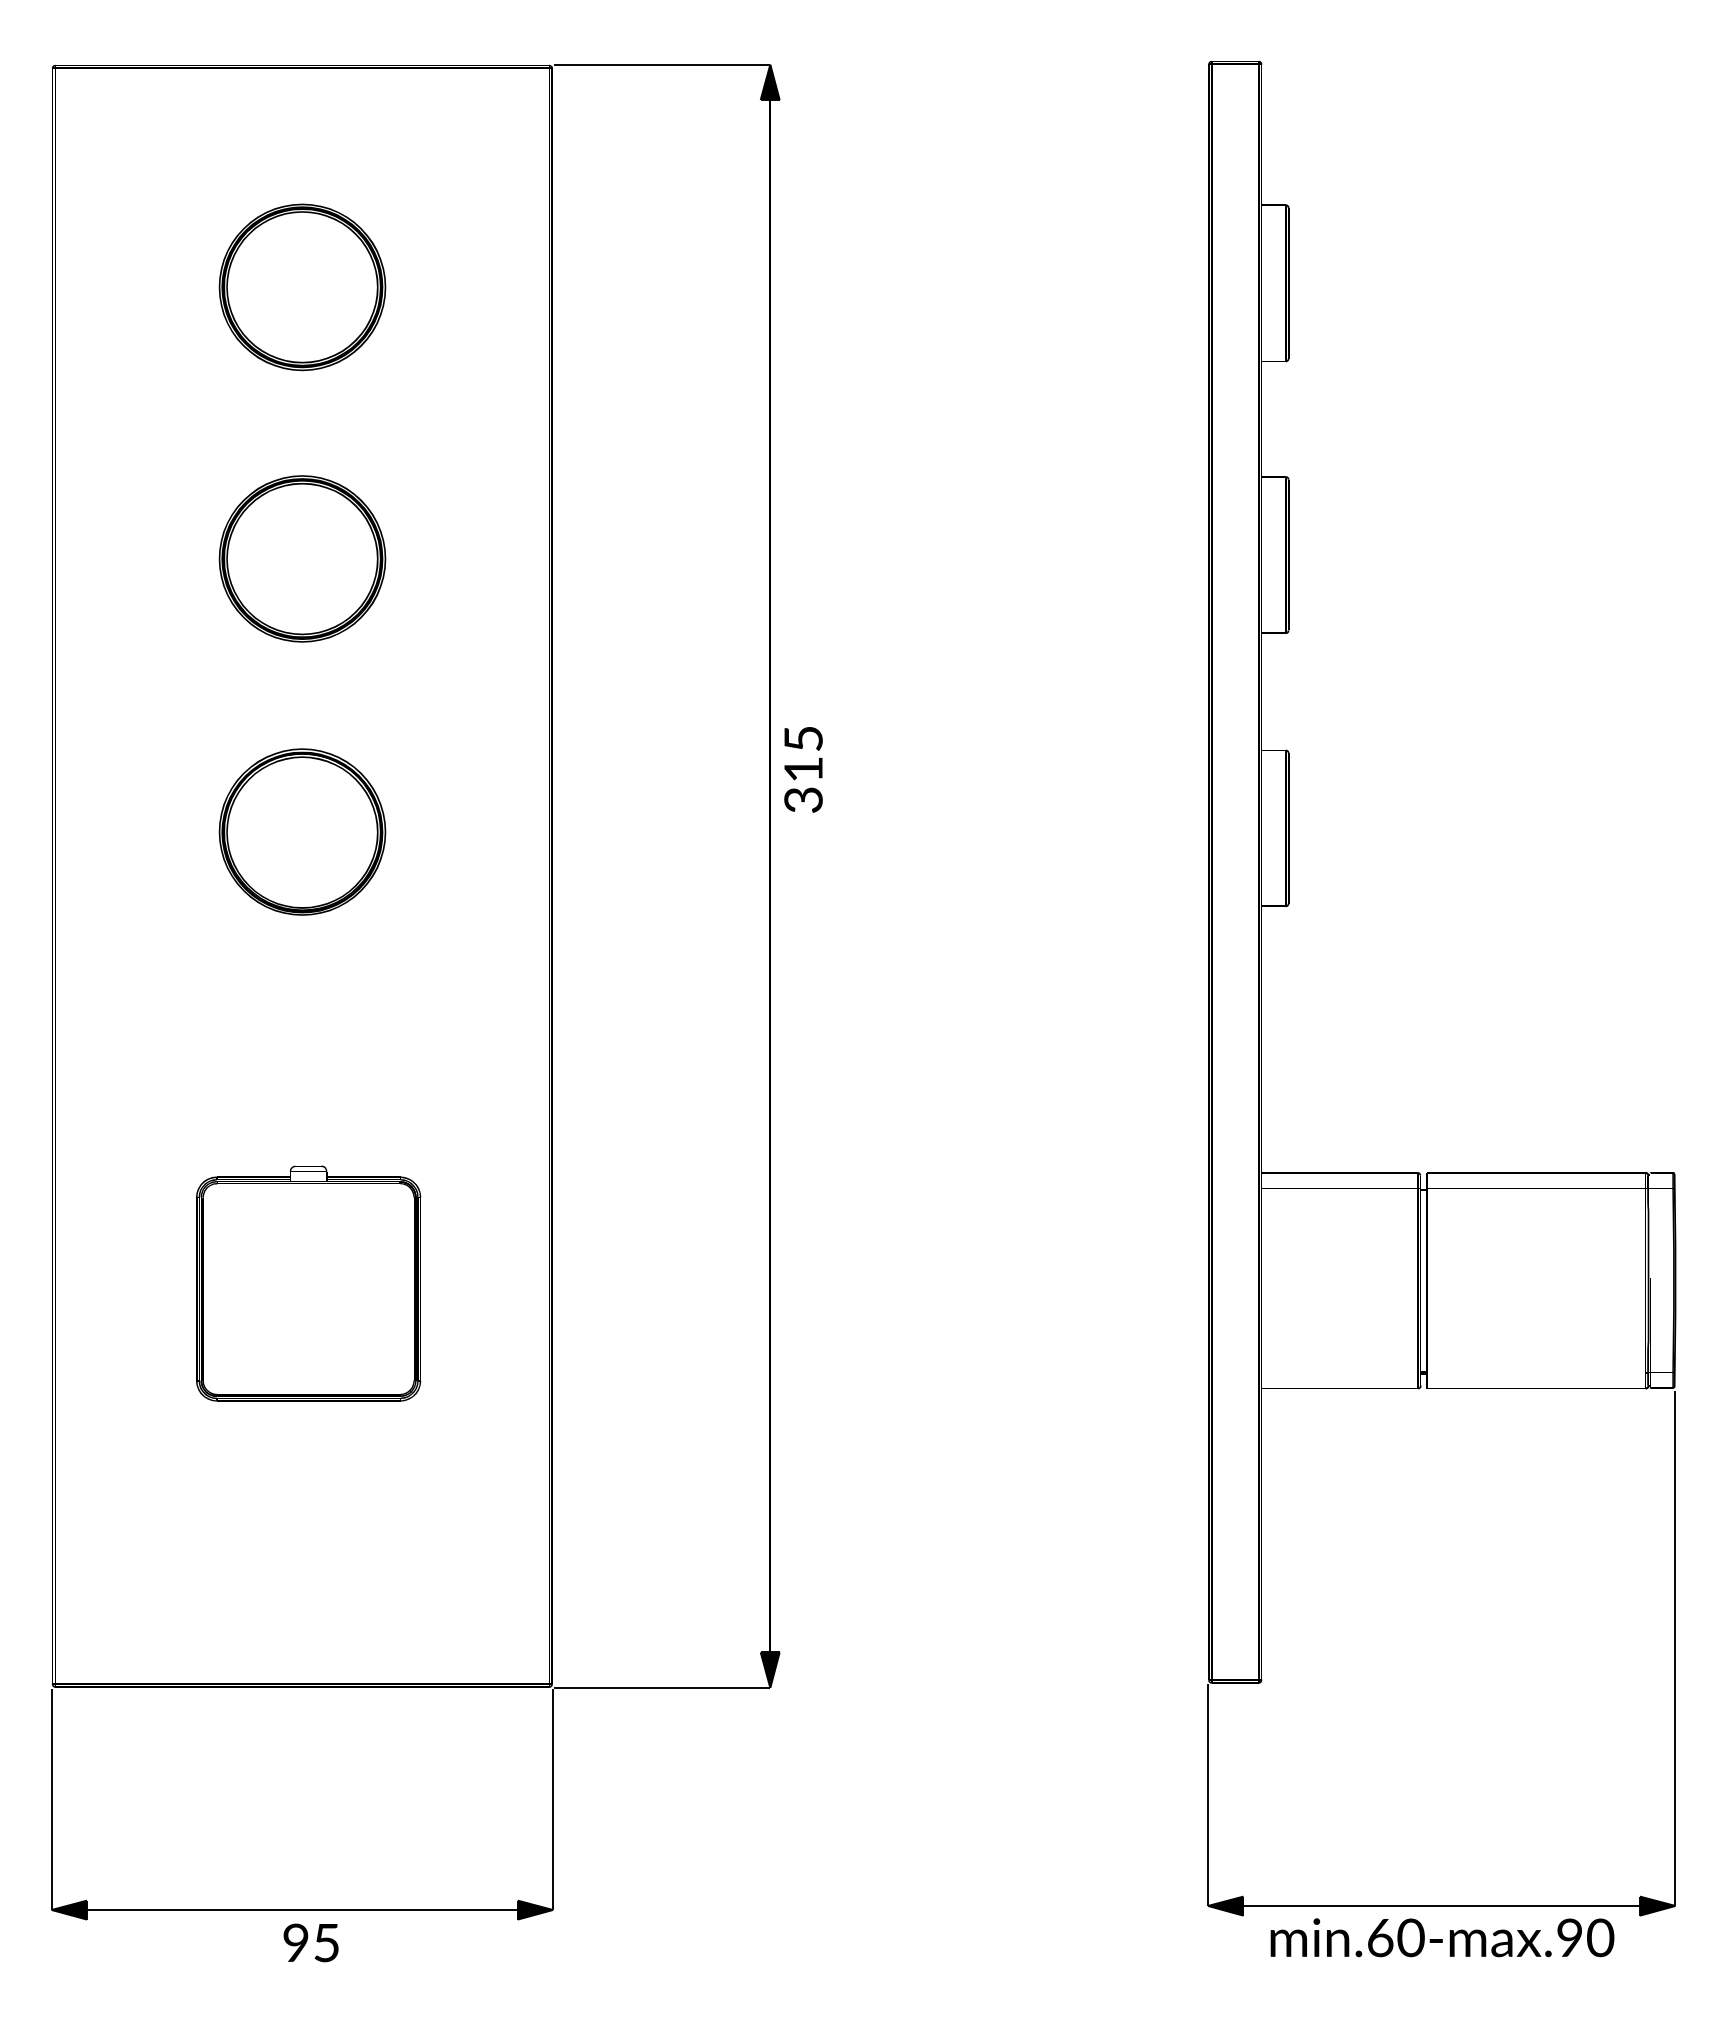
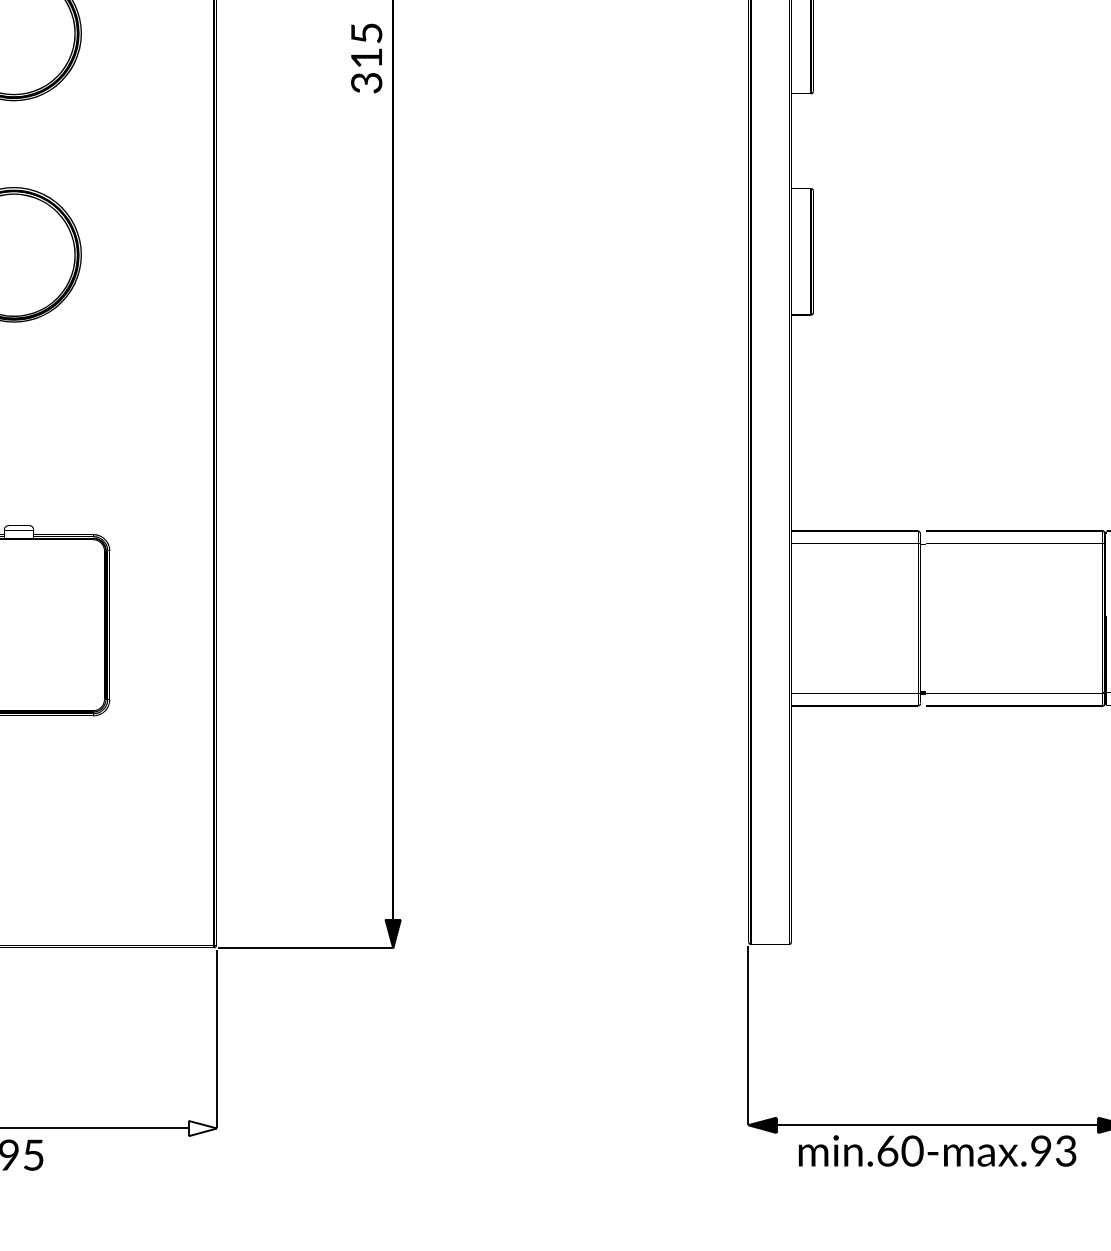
text: (803, 769) -> (366, 58), moved
fill: (1427, 1280) -> (925, 618), removed
fill: (1234, 1679) -> (769, 941), removed
fill: (535, 1909) -> (202, 1128), removed
text: (1600, 1937) -> (1066, 1150), min.60-max.90 -> min.60-max.93

